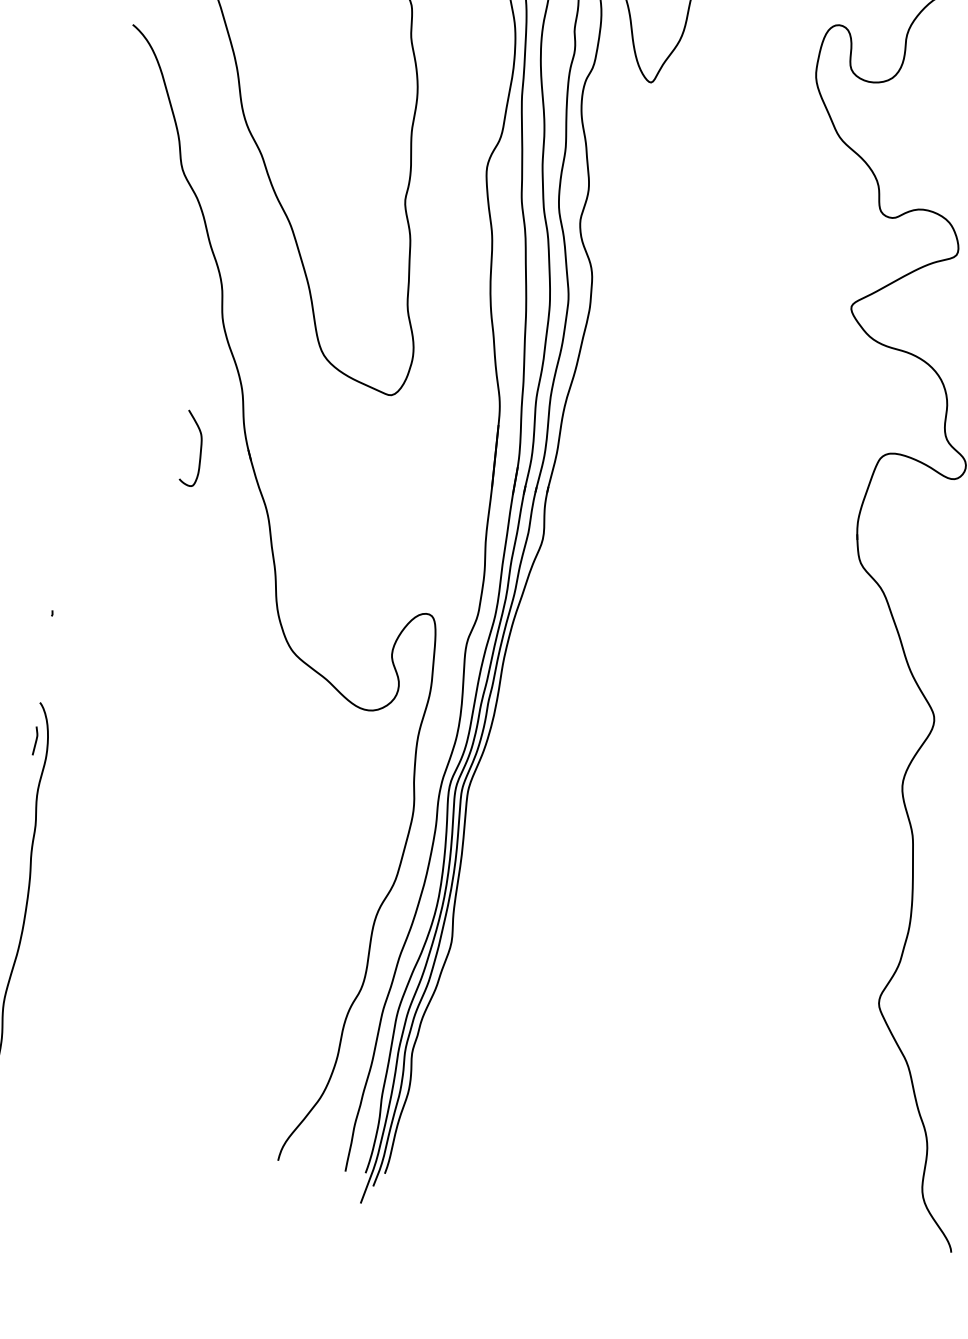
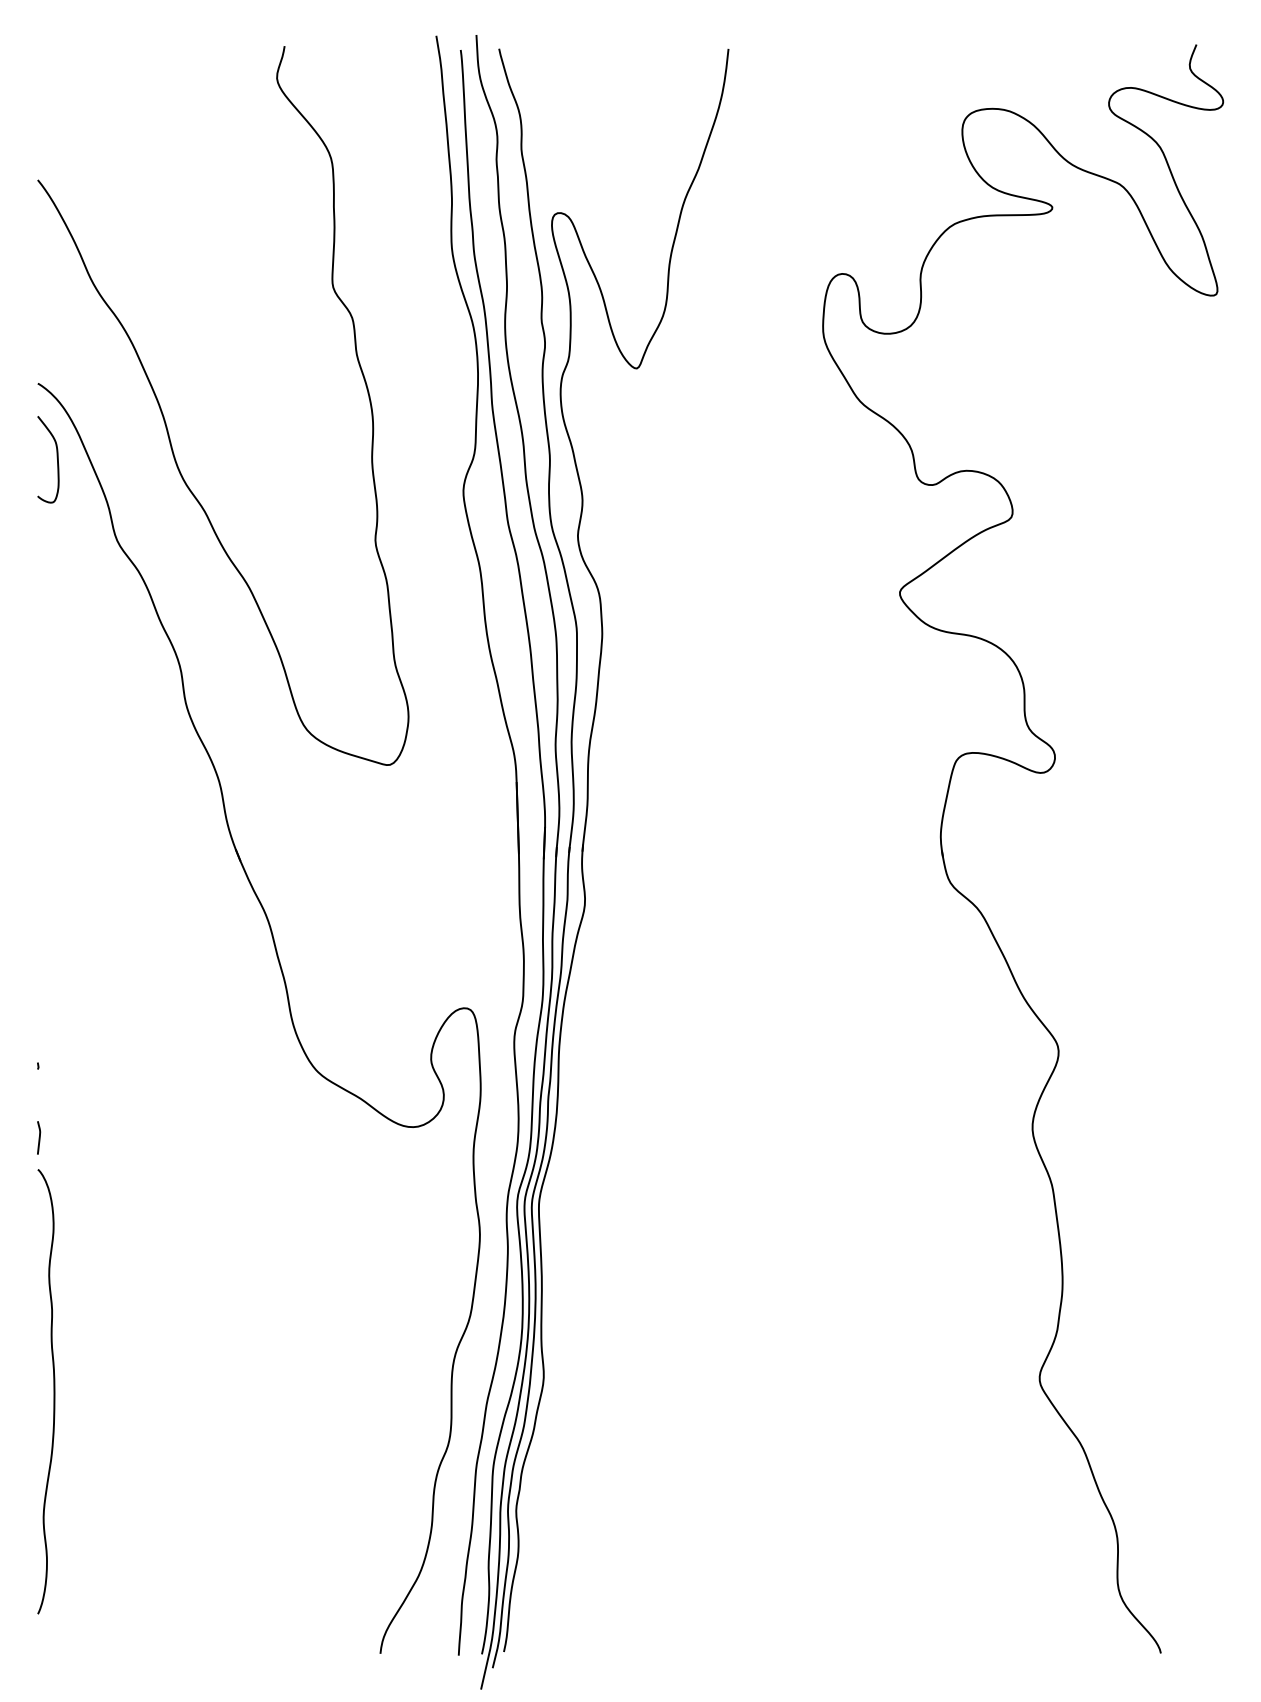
curve: (199, 448) -> (56, 458), moved
curve: (36, 740) -> (39, 1137), moved

